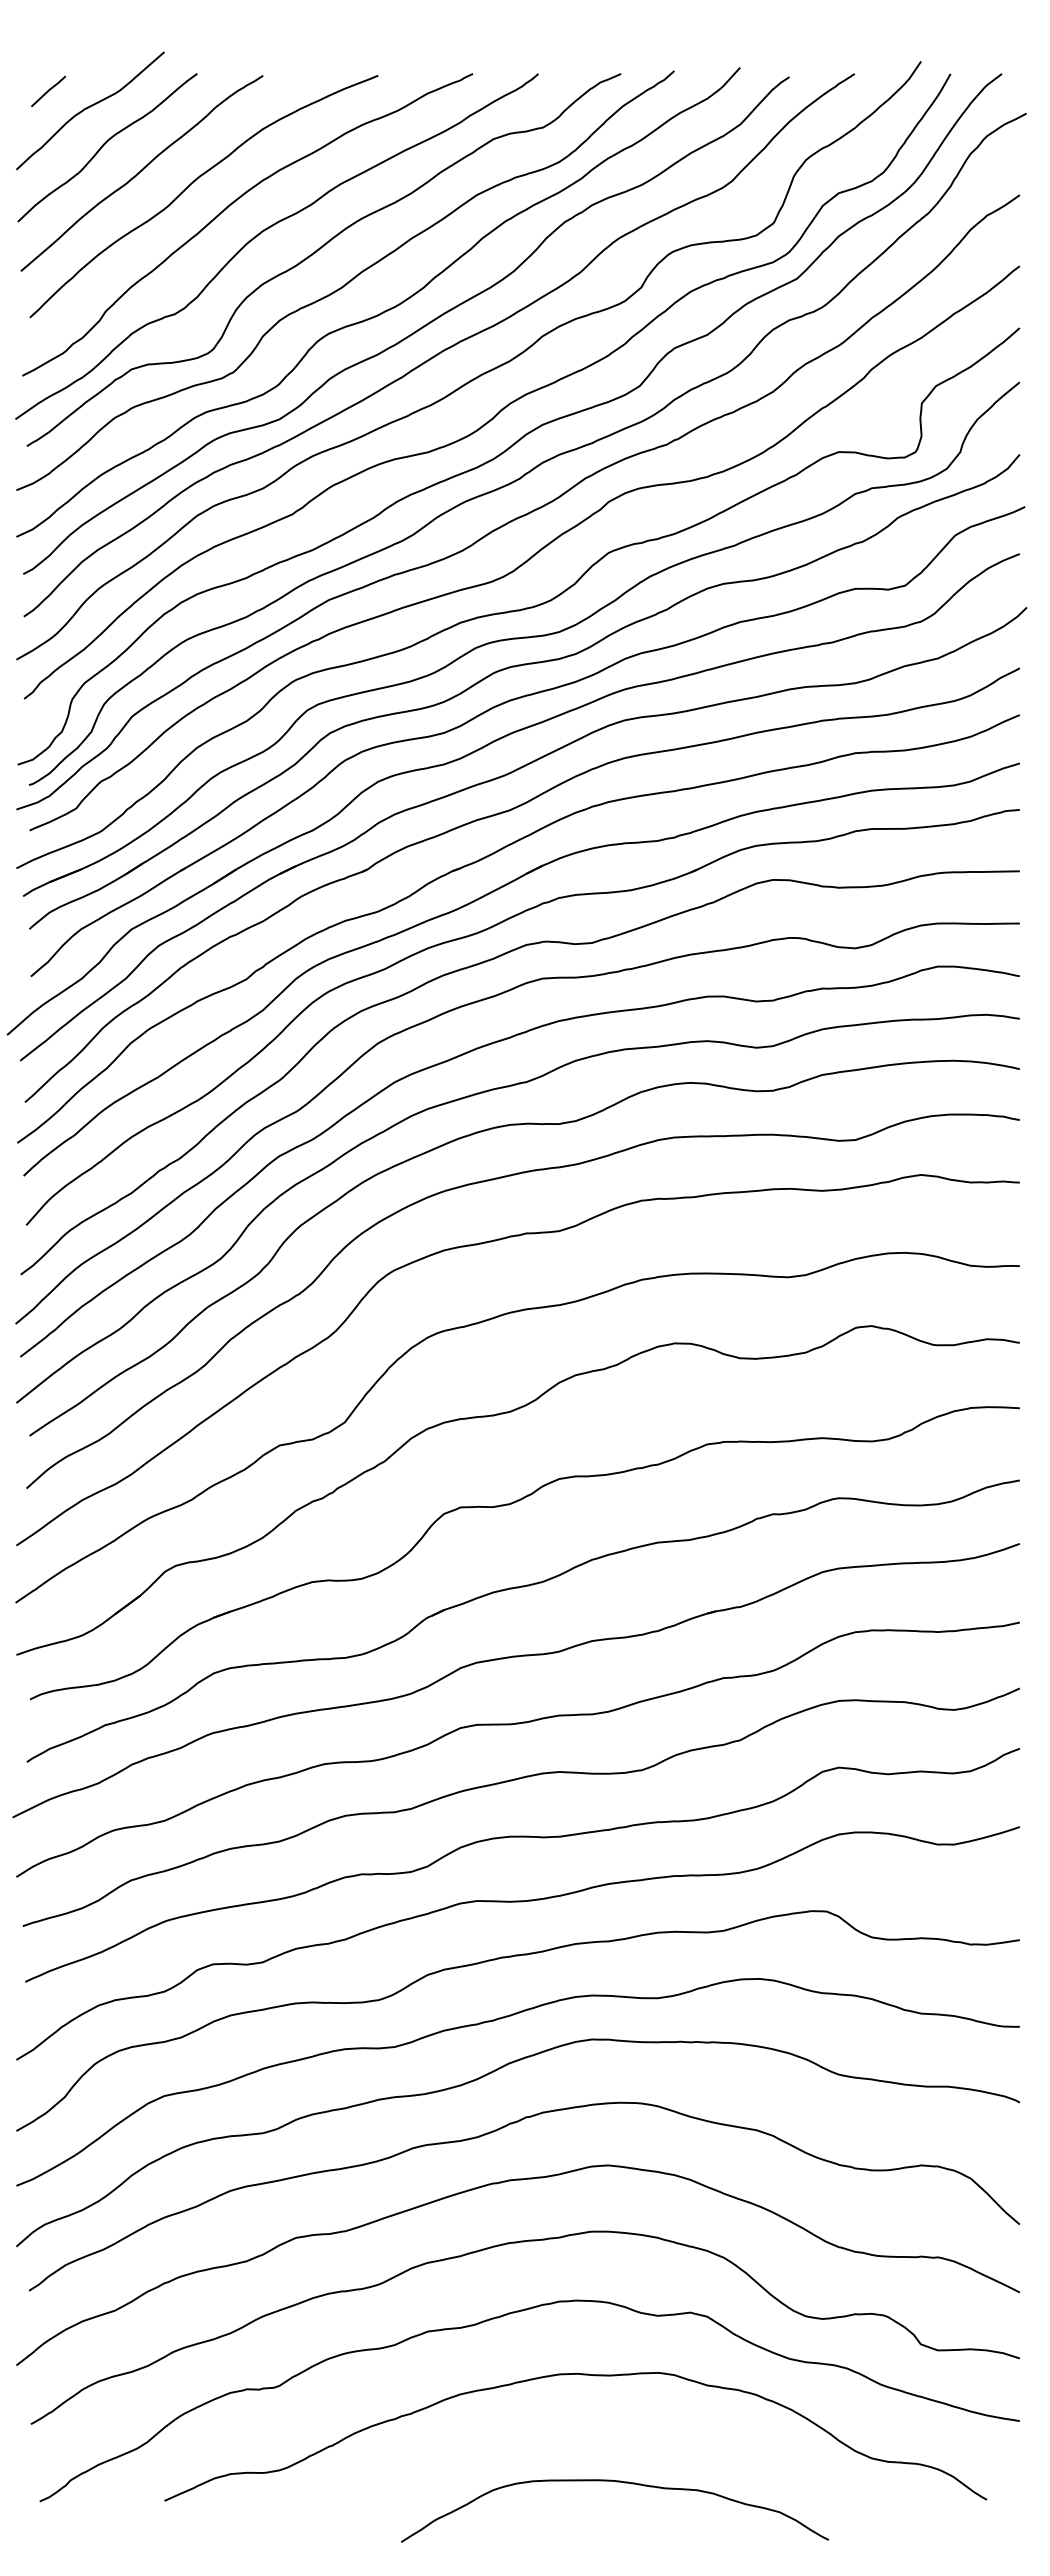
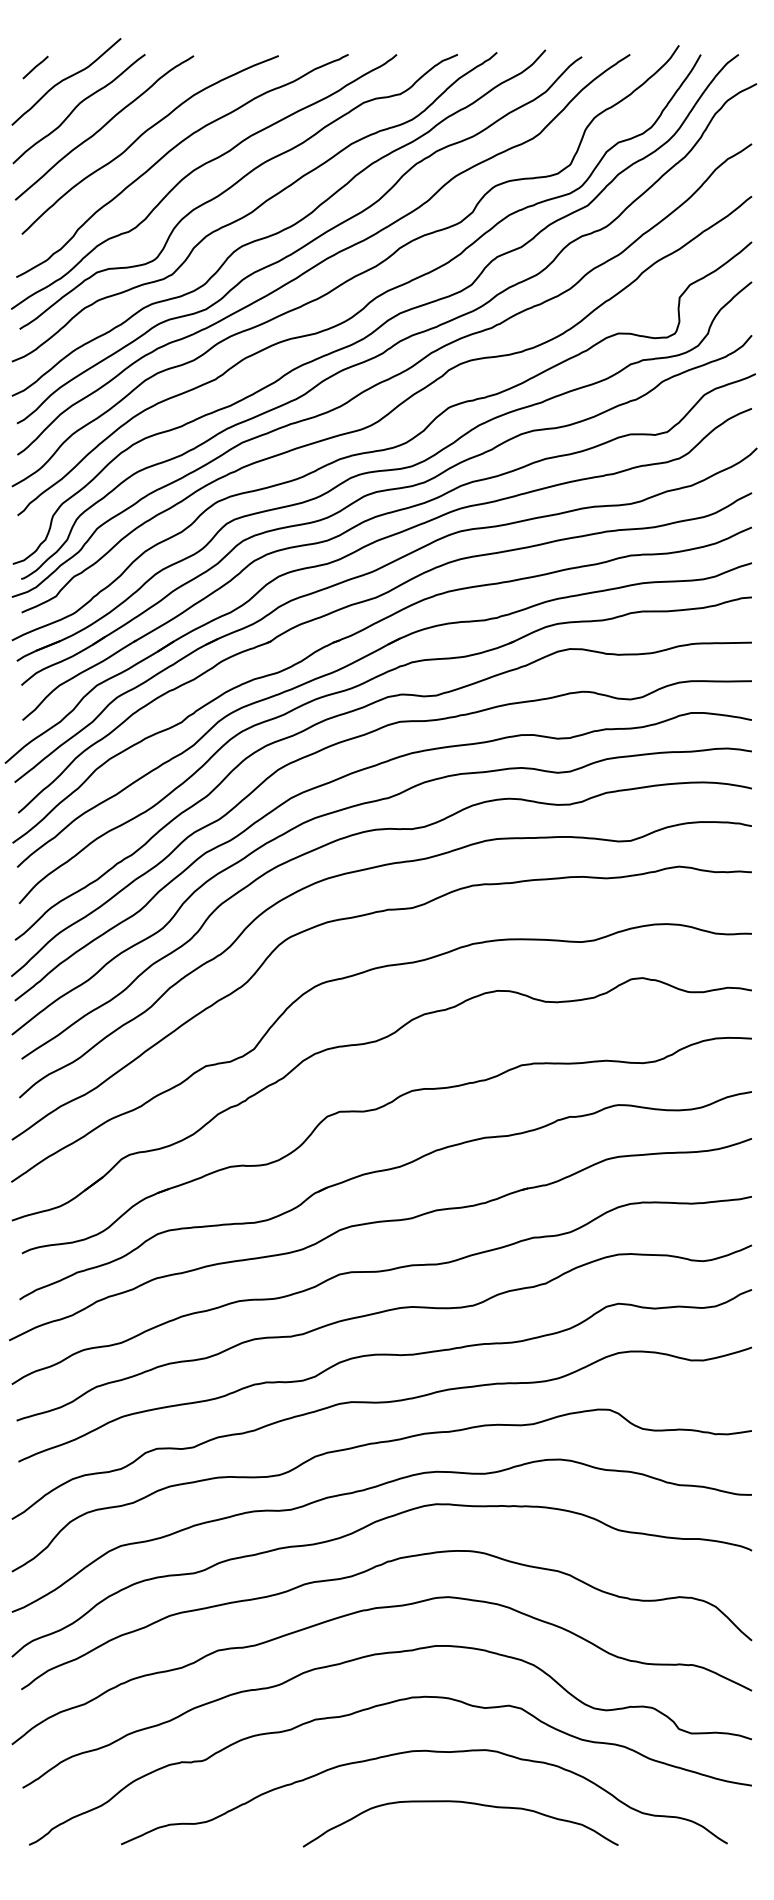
curve: (616, 2482) -> (461, 1802), moved

